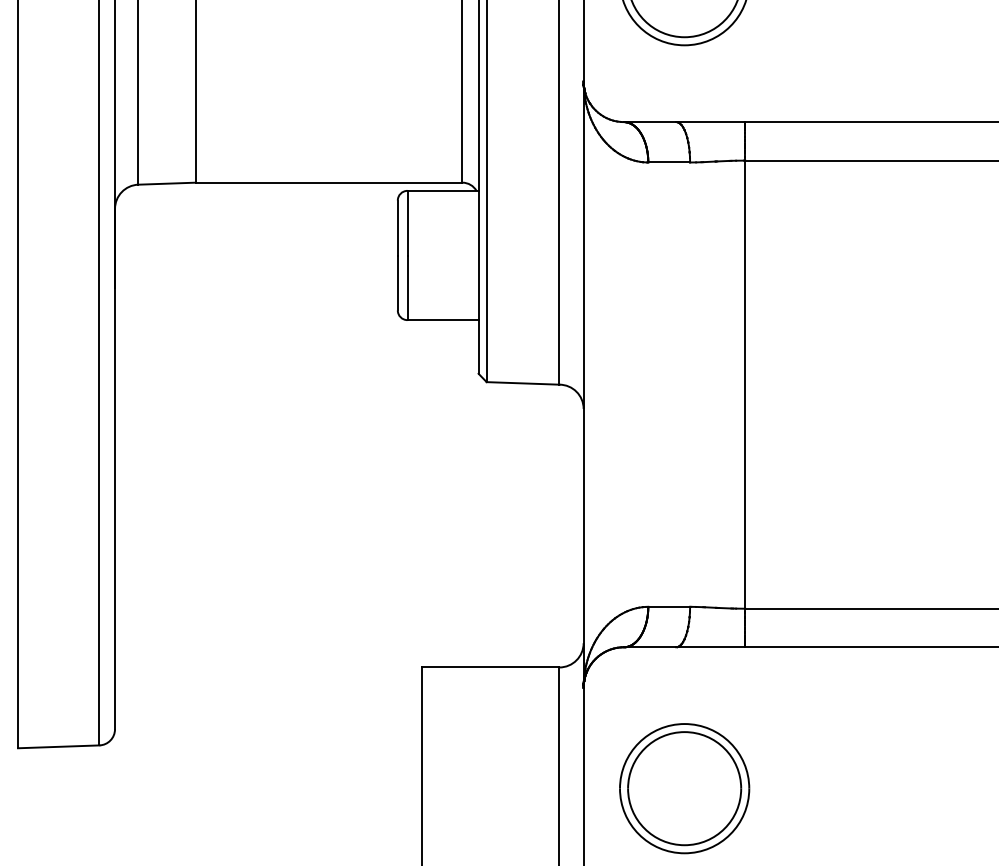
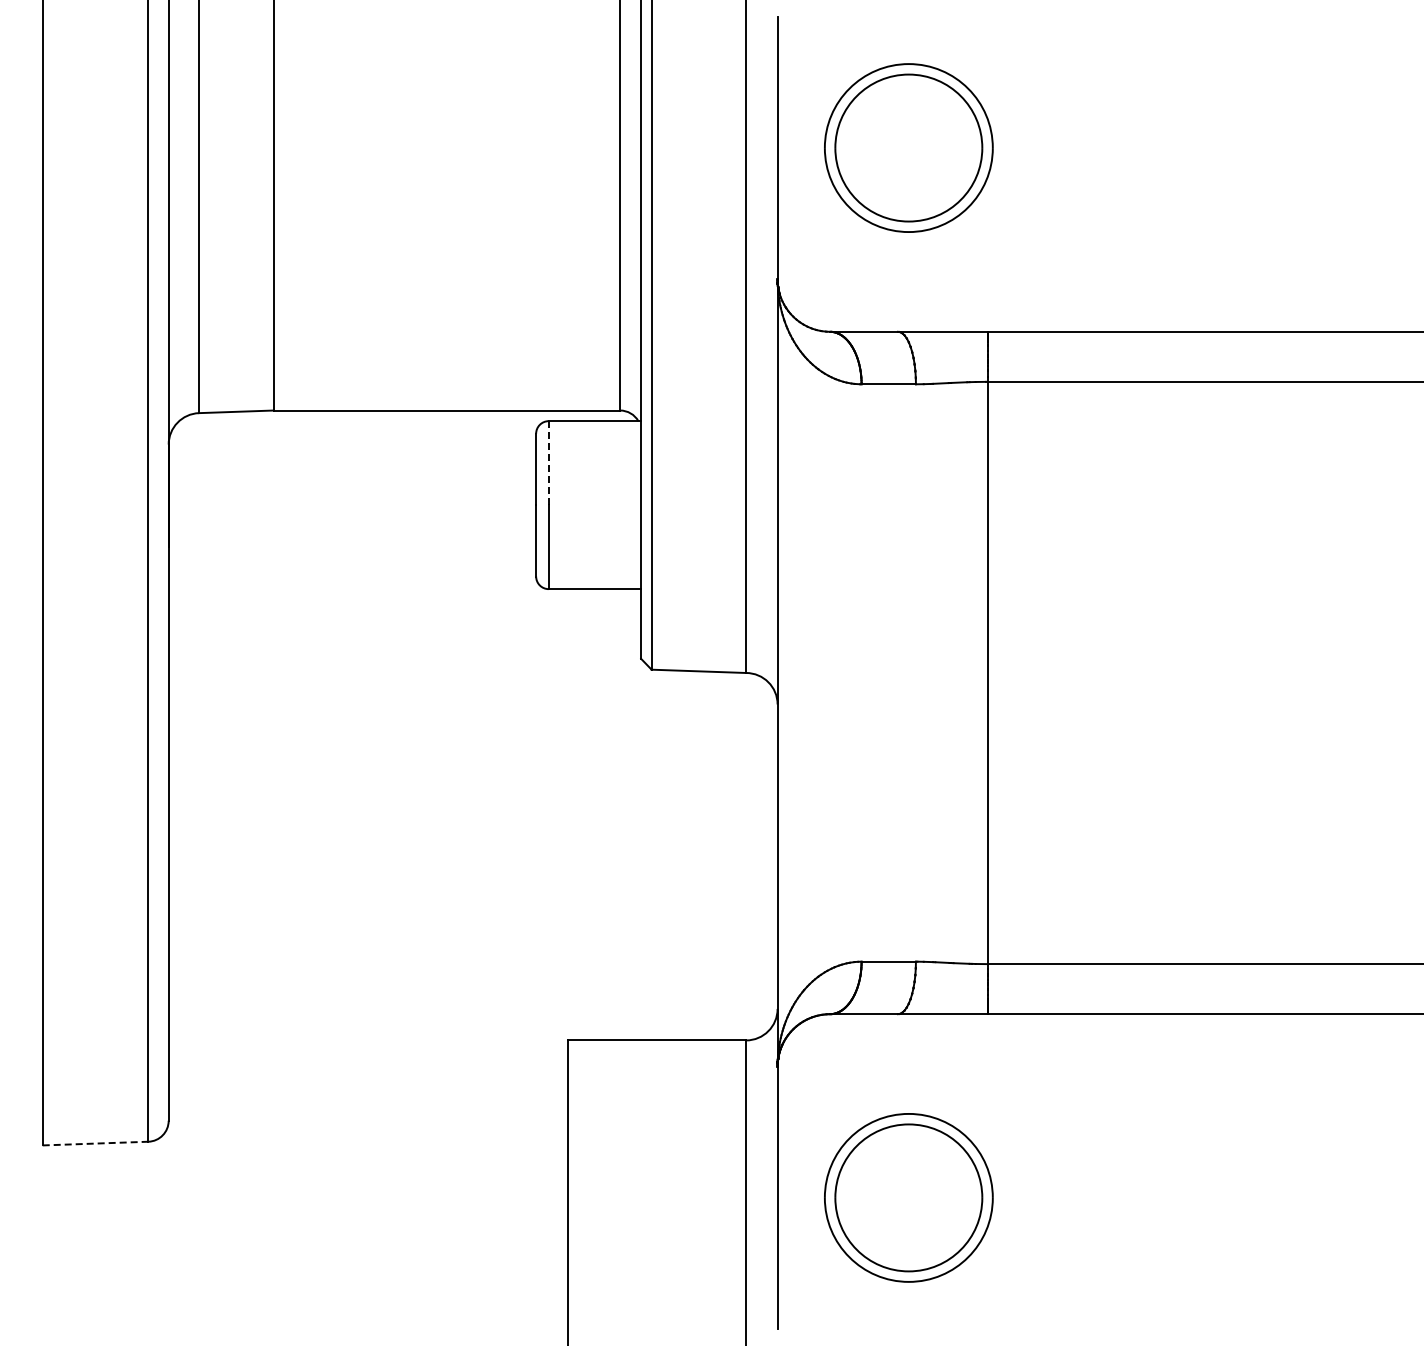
line: (407, 223) -> (548, 463), solid -> dashed
line: (58, 746) -> (95, 1143), solid -> dashed

